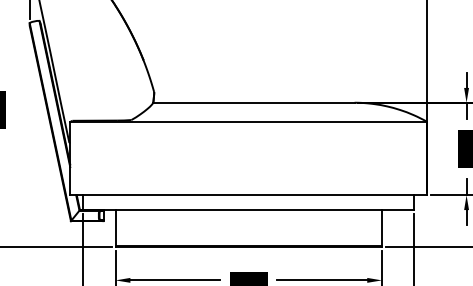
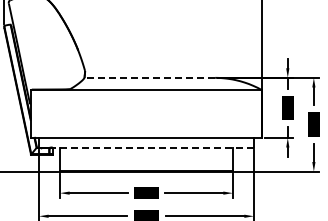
line: (253, 102) -> (149, 77), solid -> dashed
line: (247, 210) -> (145, 147), solid -> dashed

